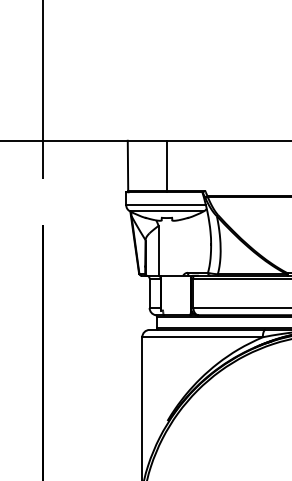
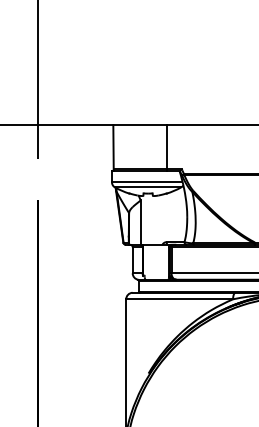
line: (167, 166) -> (167, 147), moved

